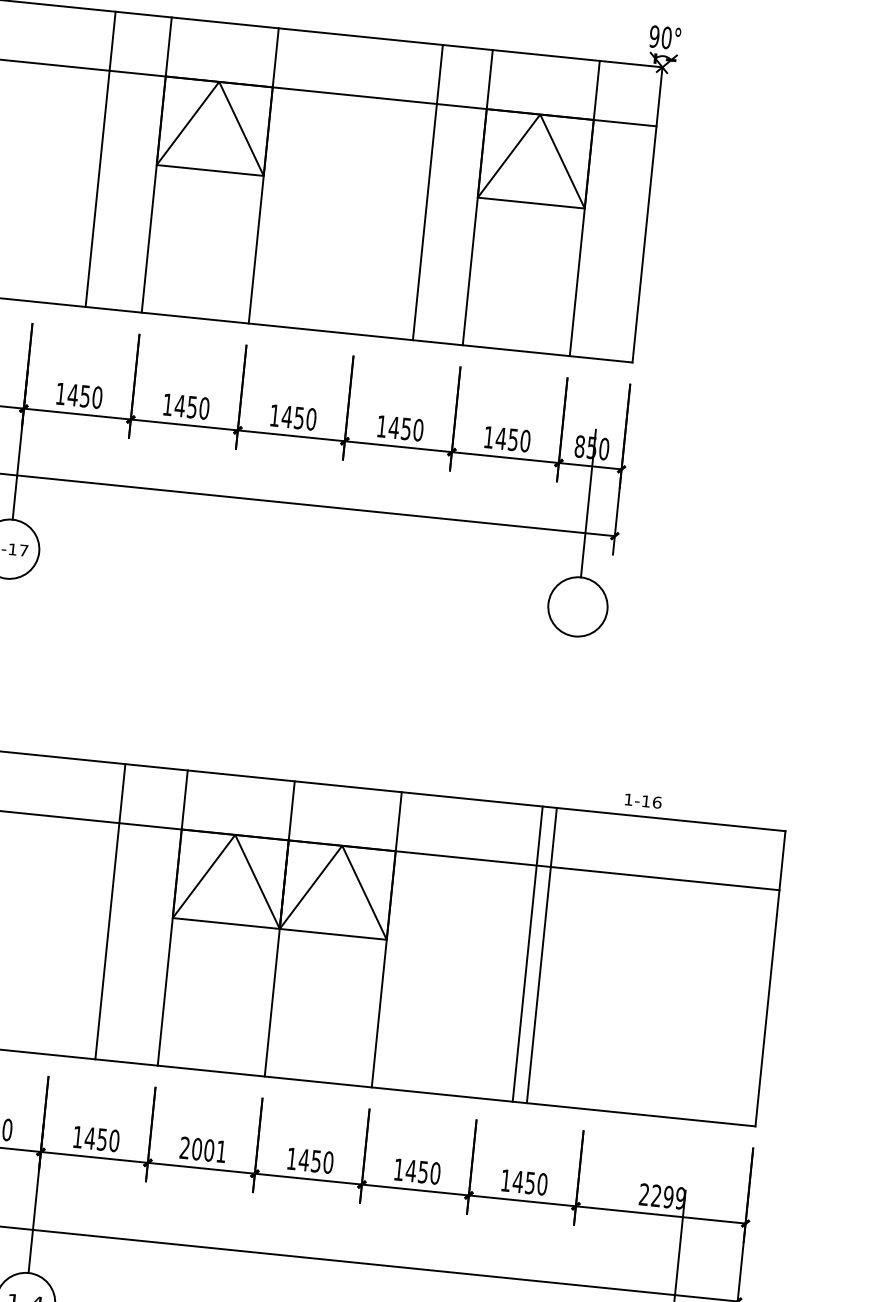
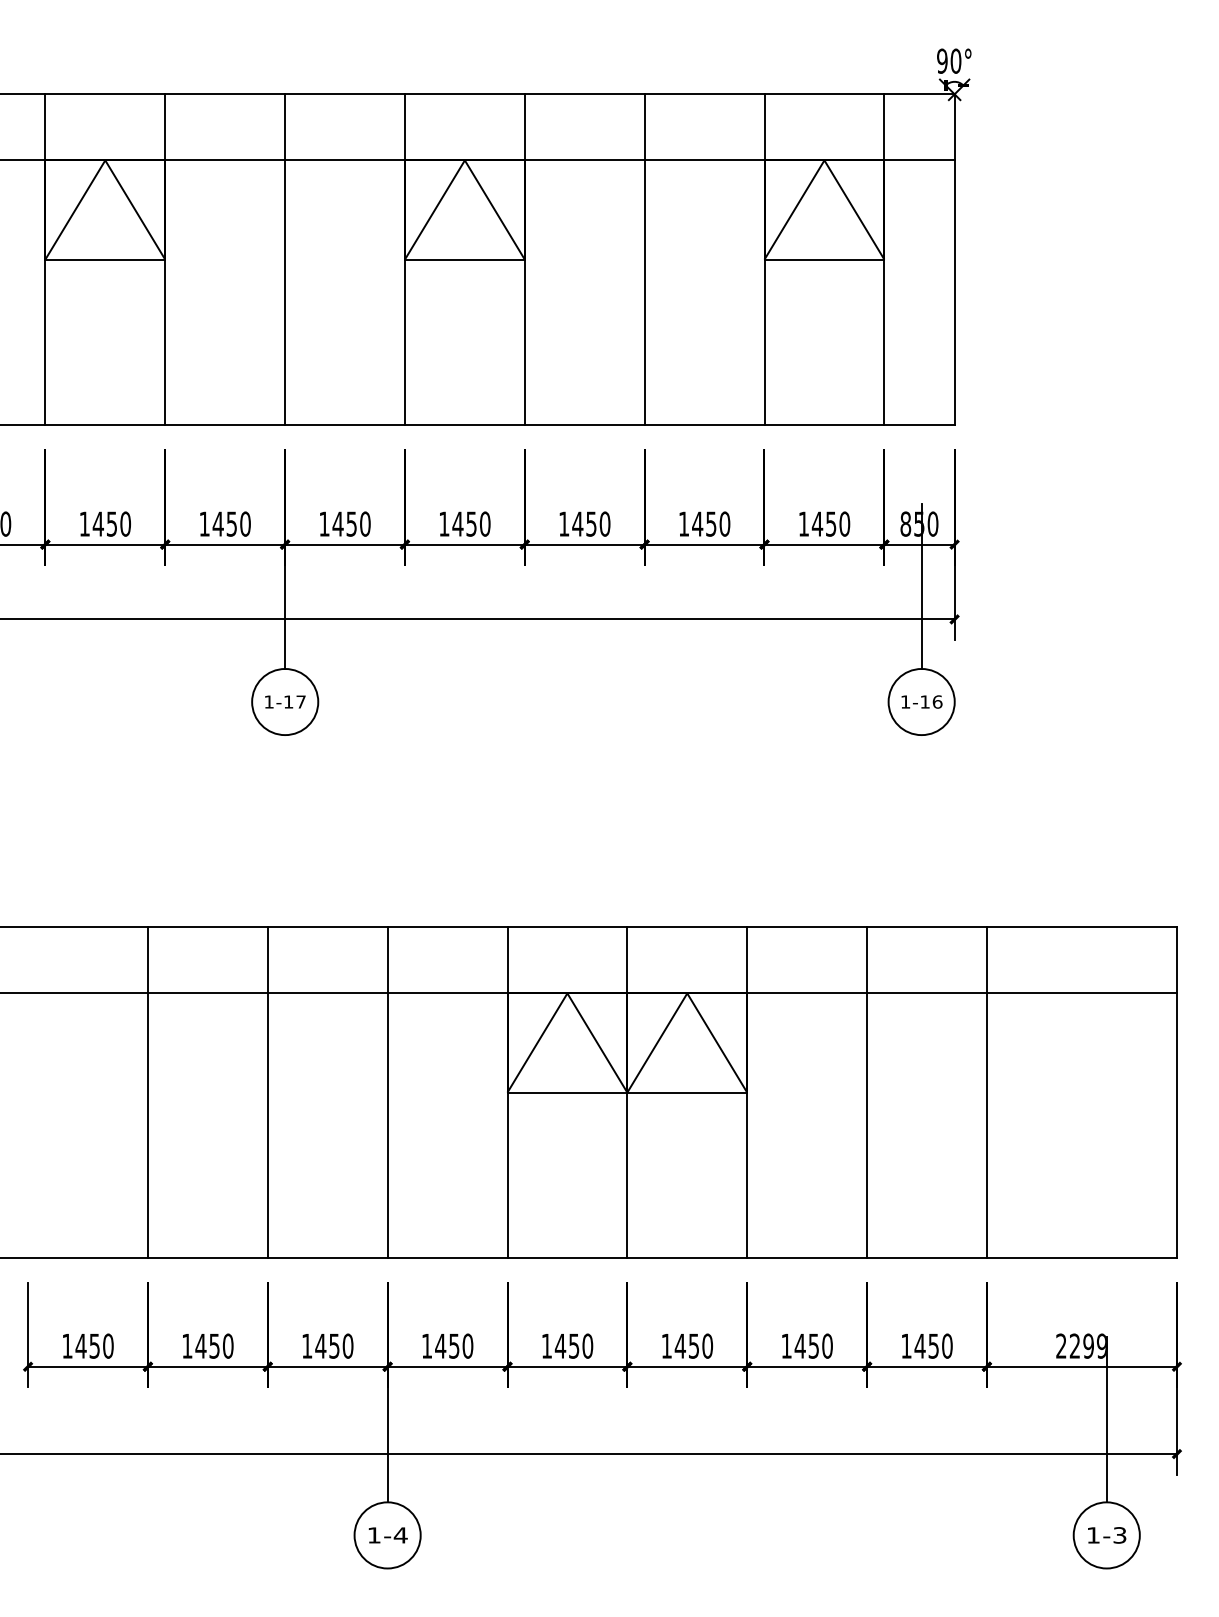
line: (100, 159) -> (285, 259), moved
line: (427, 192) -> (644, 259), moved
text: (642, 800) -> (921, 701), moved
line: (110, 911) -> (387, 1092), moved
line: (528, 954) -> (867, 1092), moved
line: (541, 955) -> (986, 1092), moved
text: (203, 1149) -> (567, 1345), 2001 -> 1450

